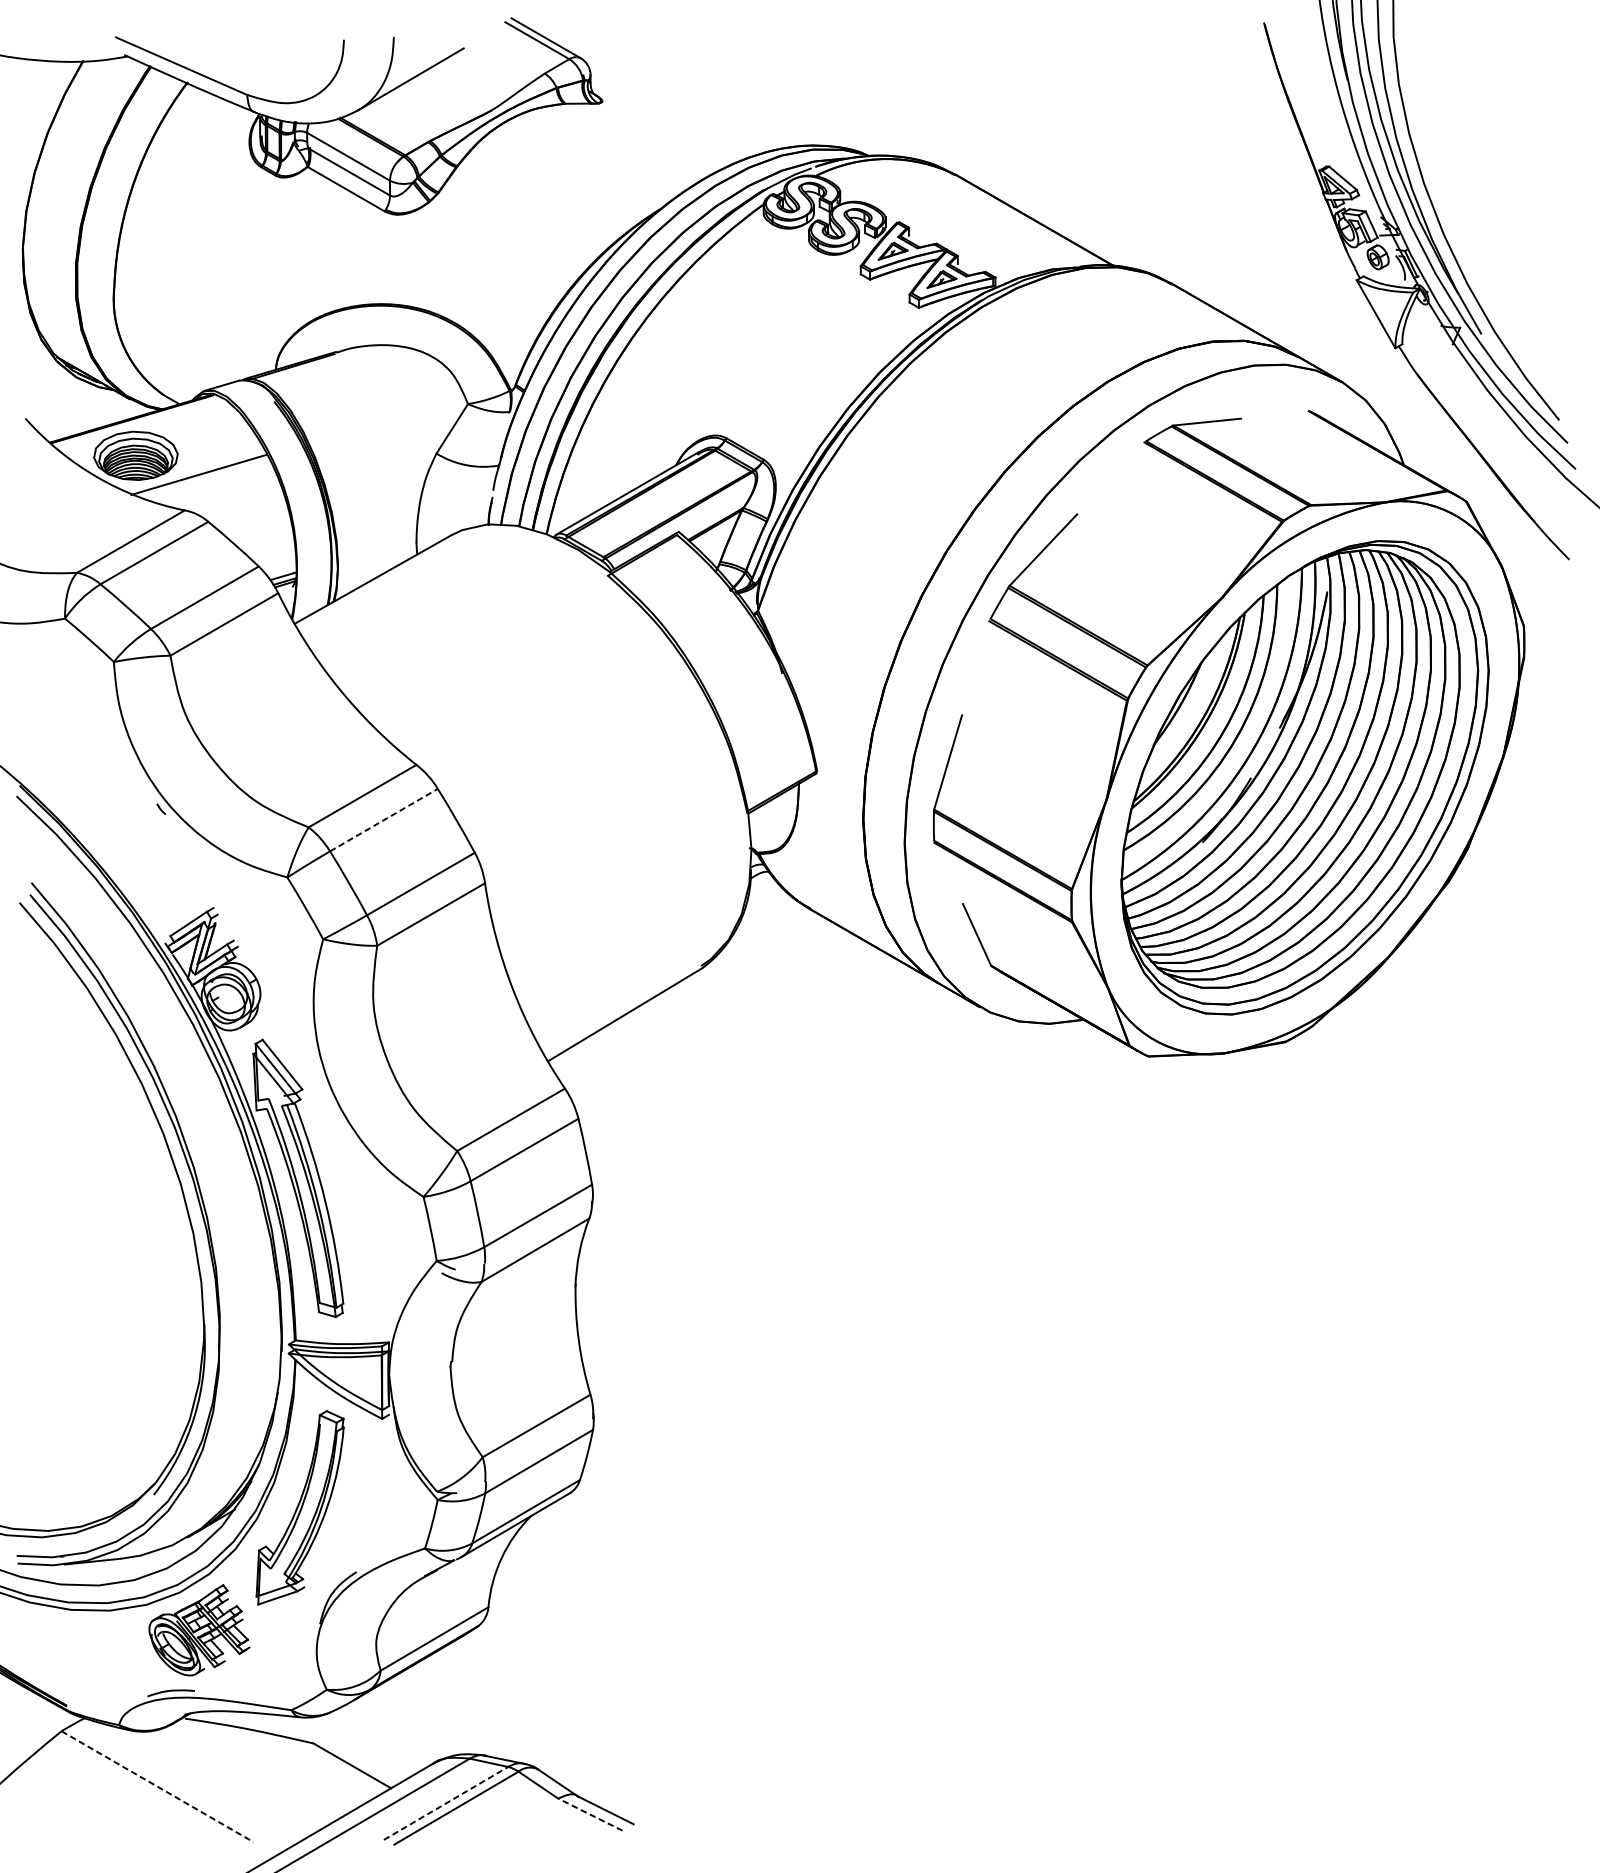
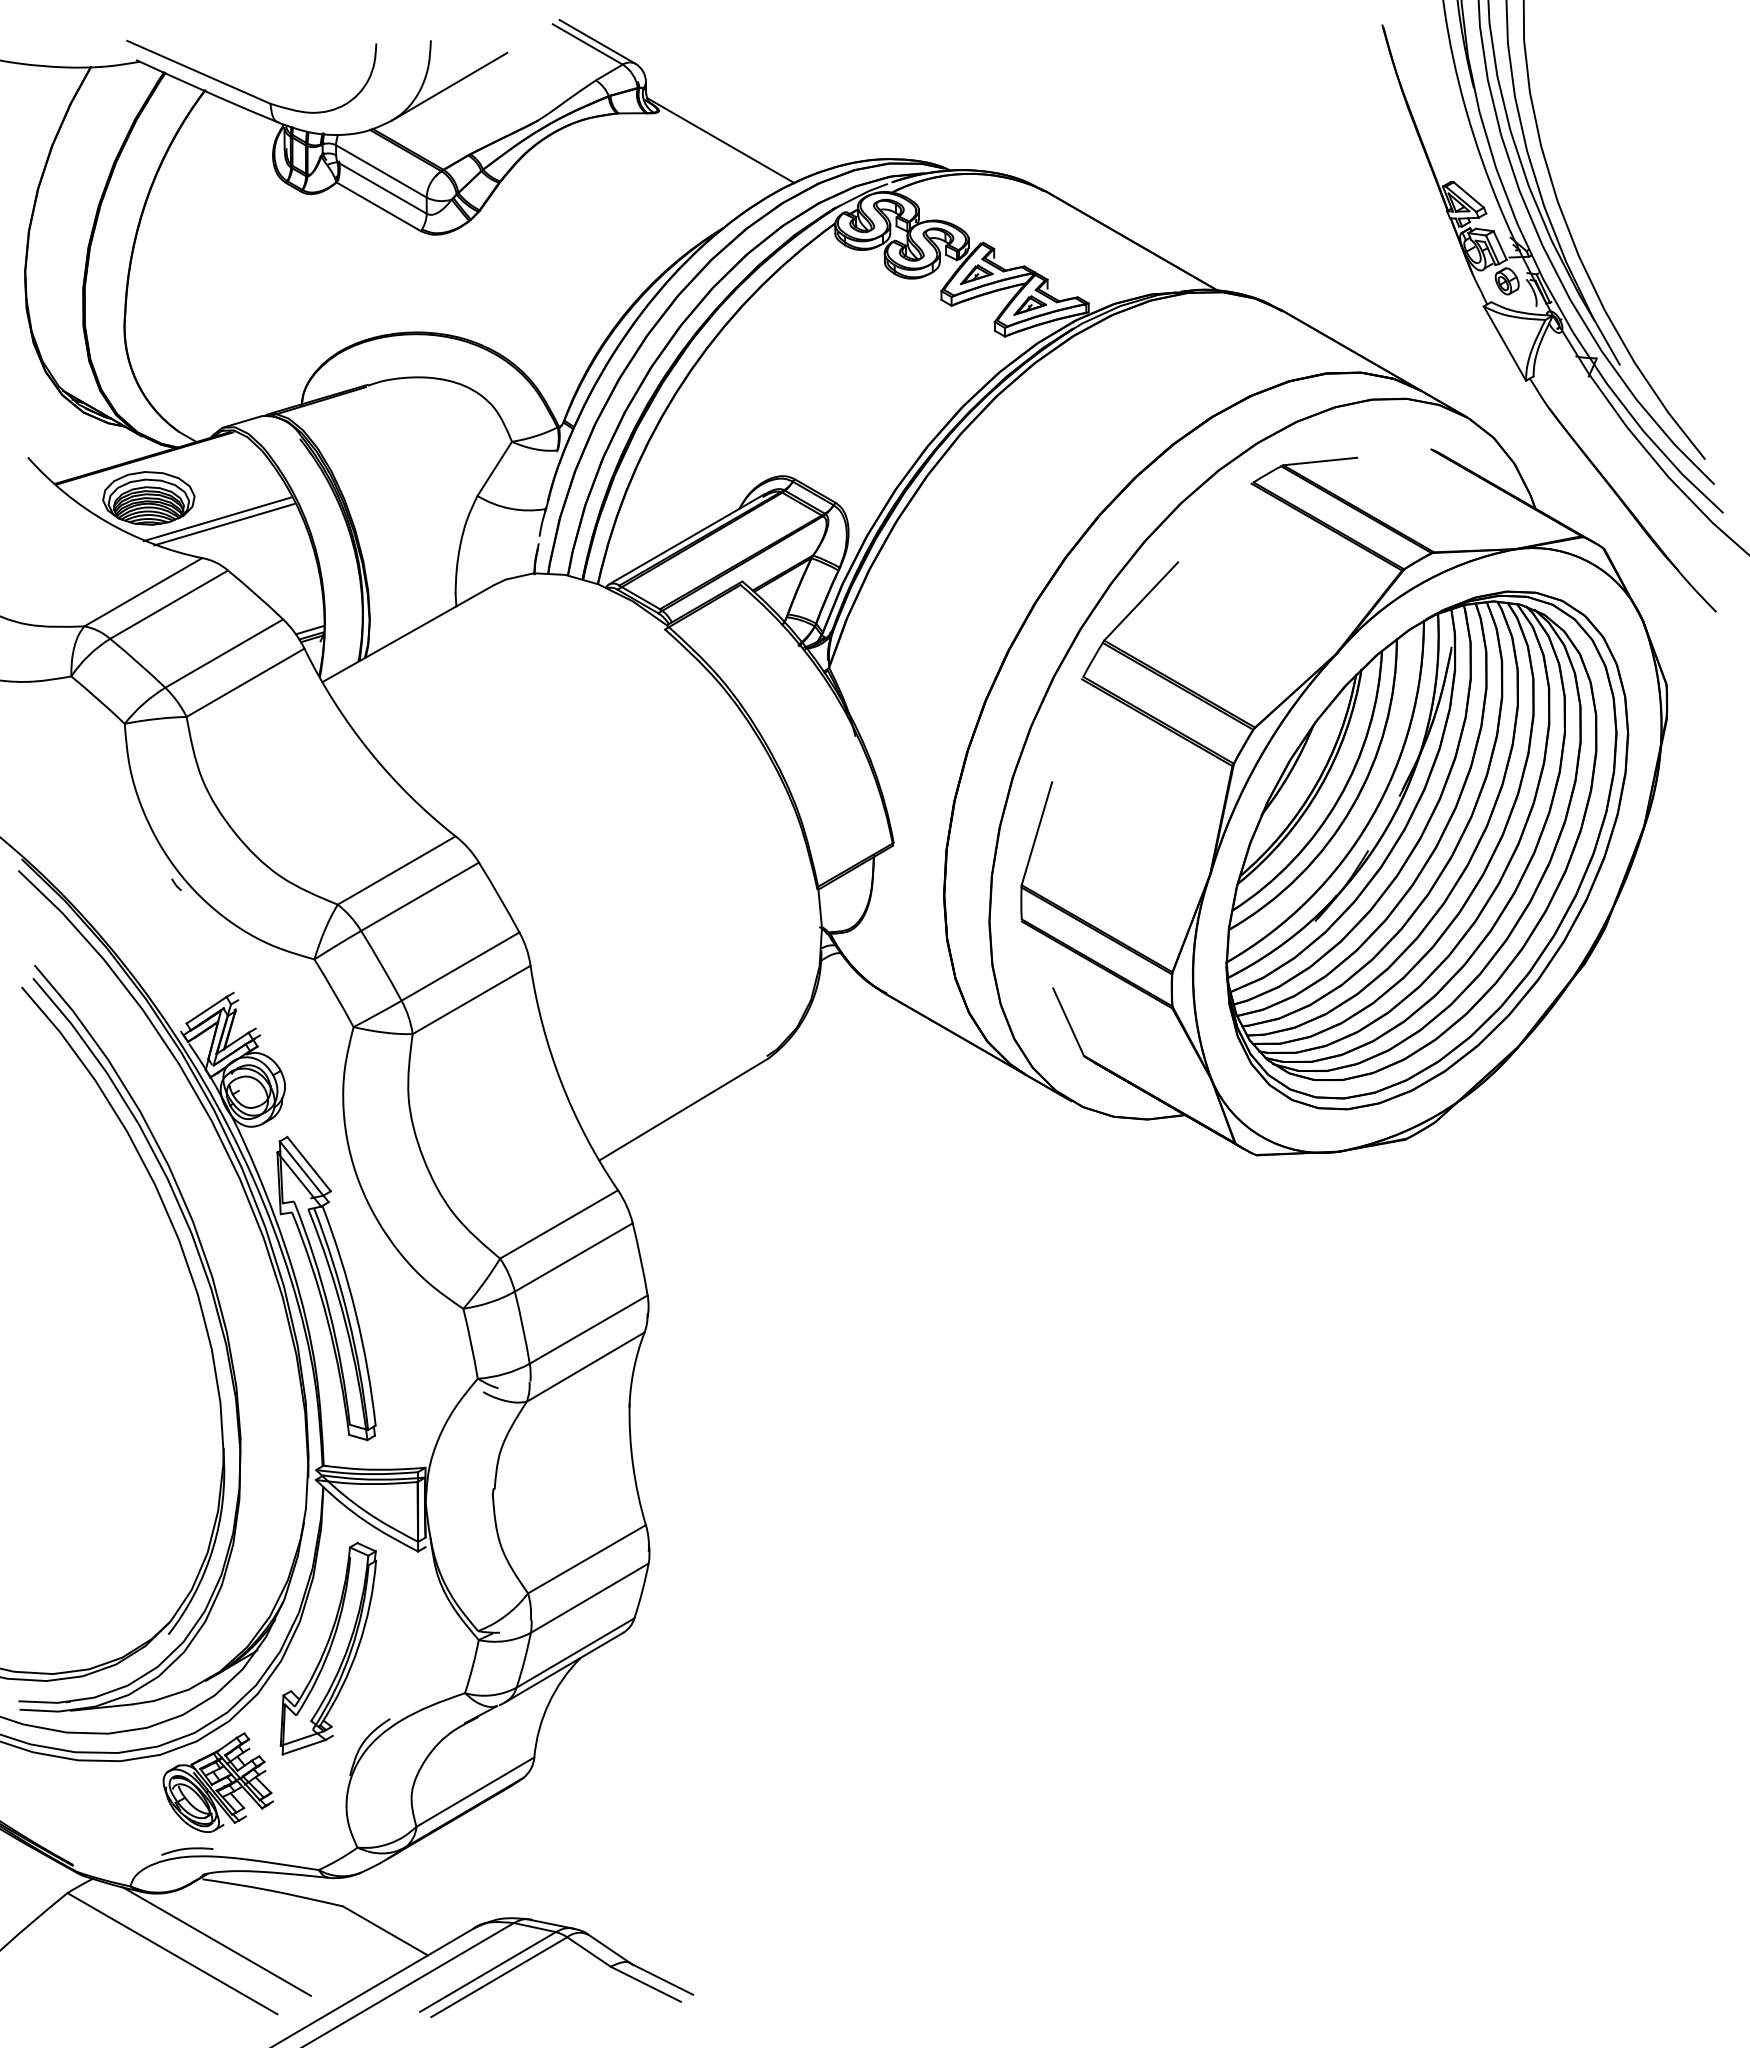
line: (658, 128) -> (720, 140), added
line: (204, 479) -> (223, 524), added
line: (384, 819) -> (420, 896), dashed -> solid
line: (197, 1775) -> (216, 1941), added
line: (157, 1786) -> (172, 1953), dashed -> solid
line: (446, 1802) -> (488, 1971), dashed -> solid
line: (590, 1814) -> (645, 1984), dashed -> solid

